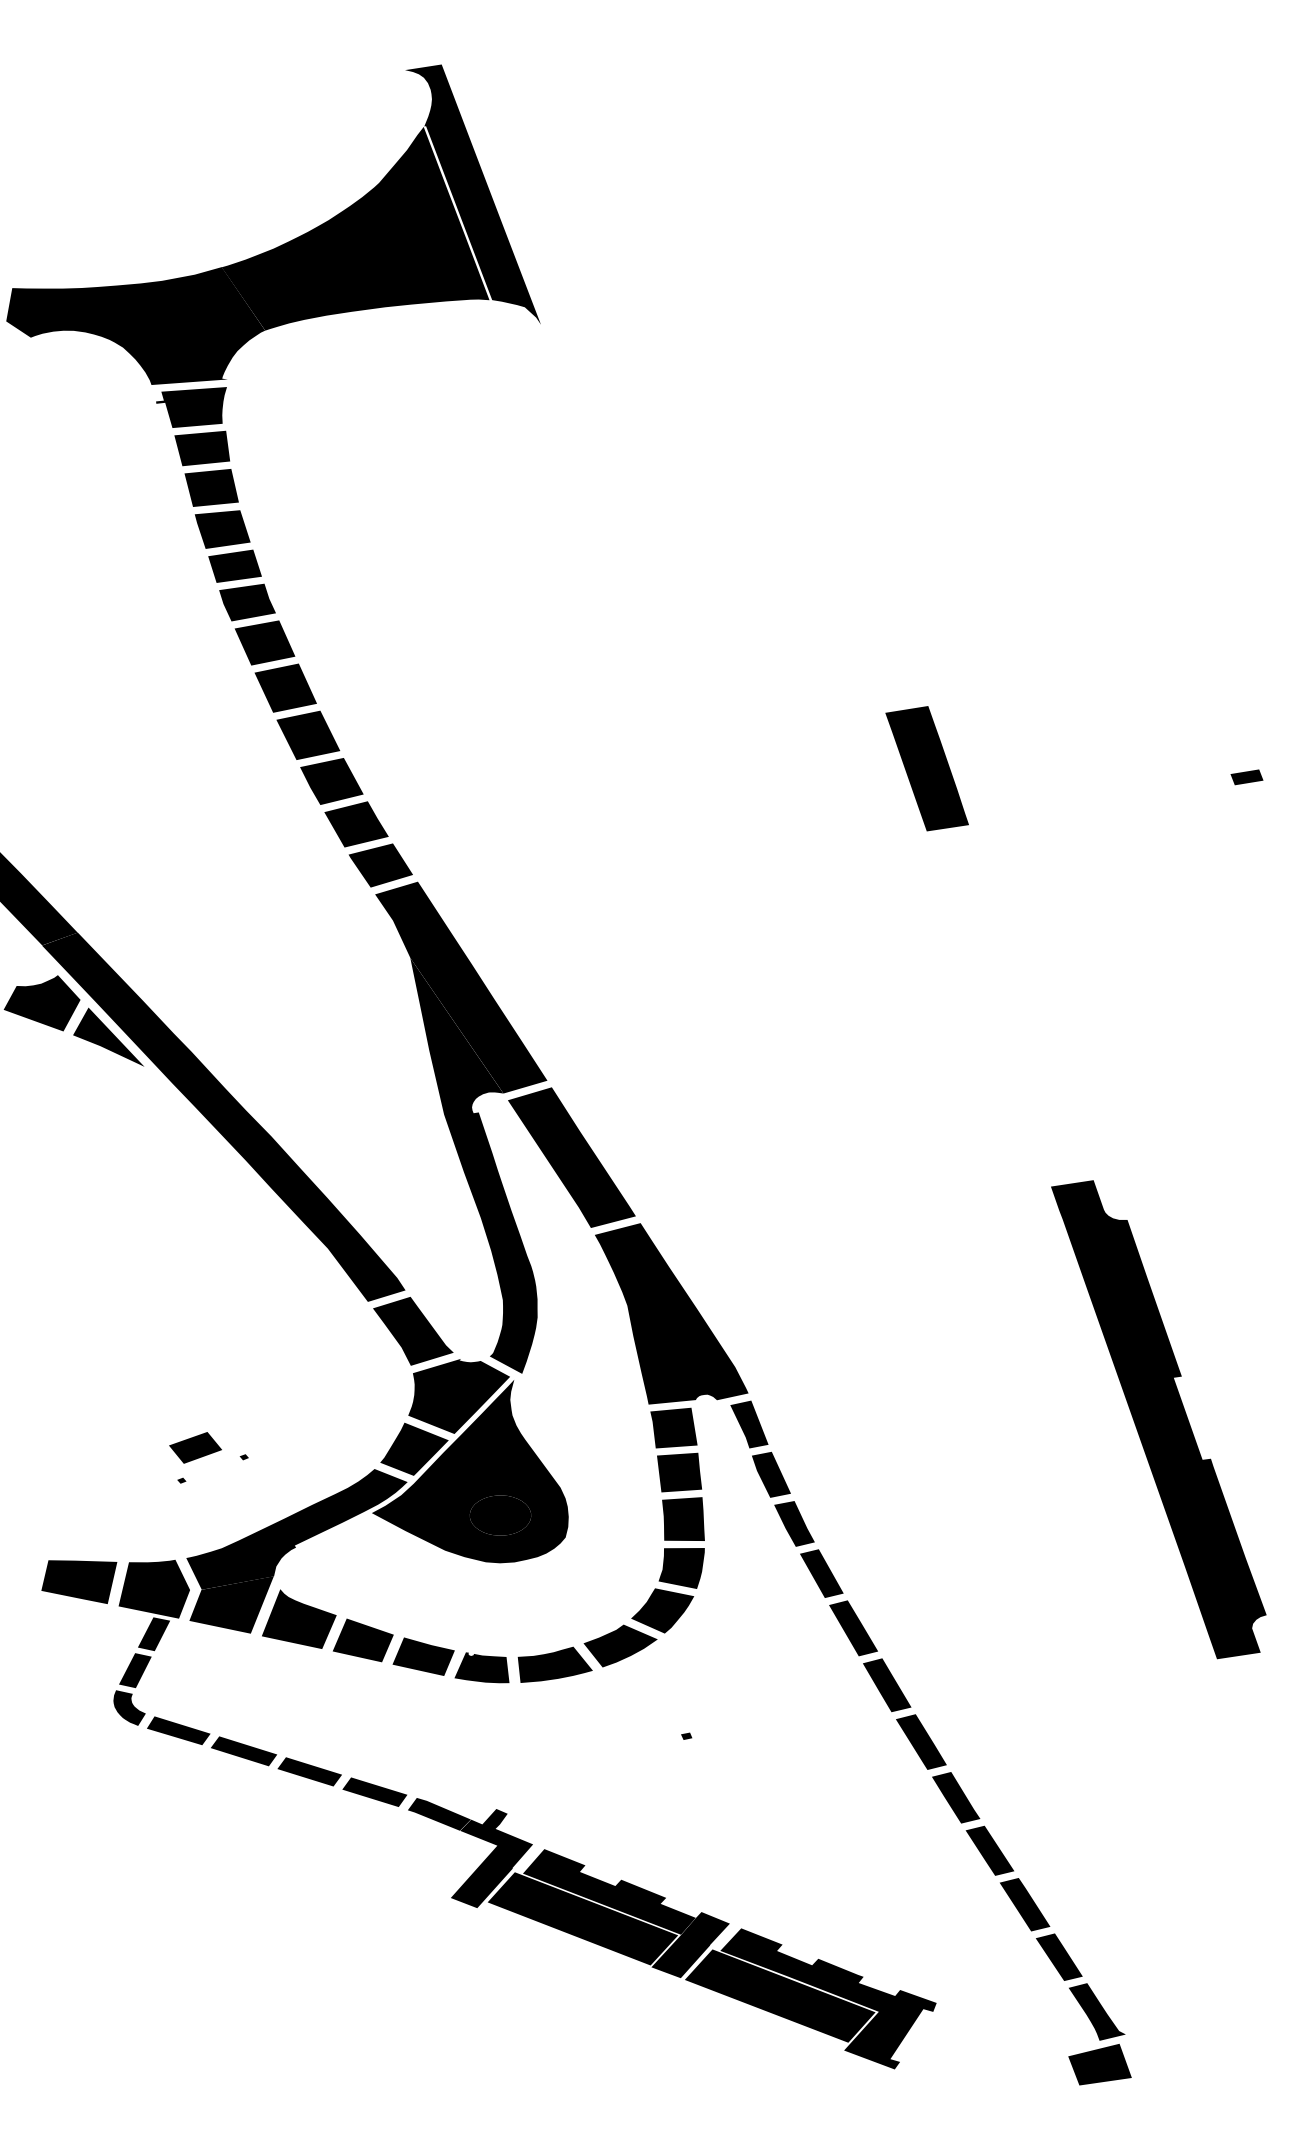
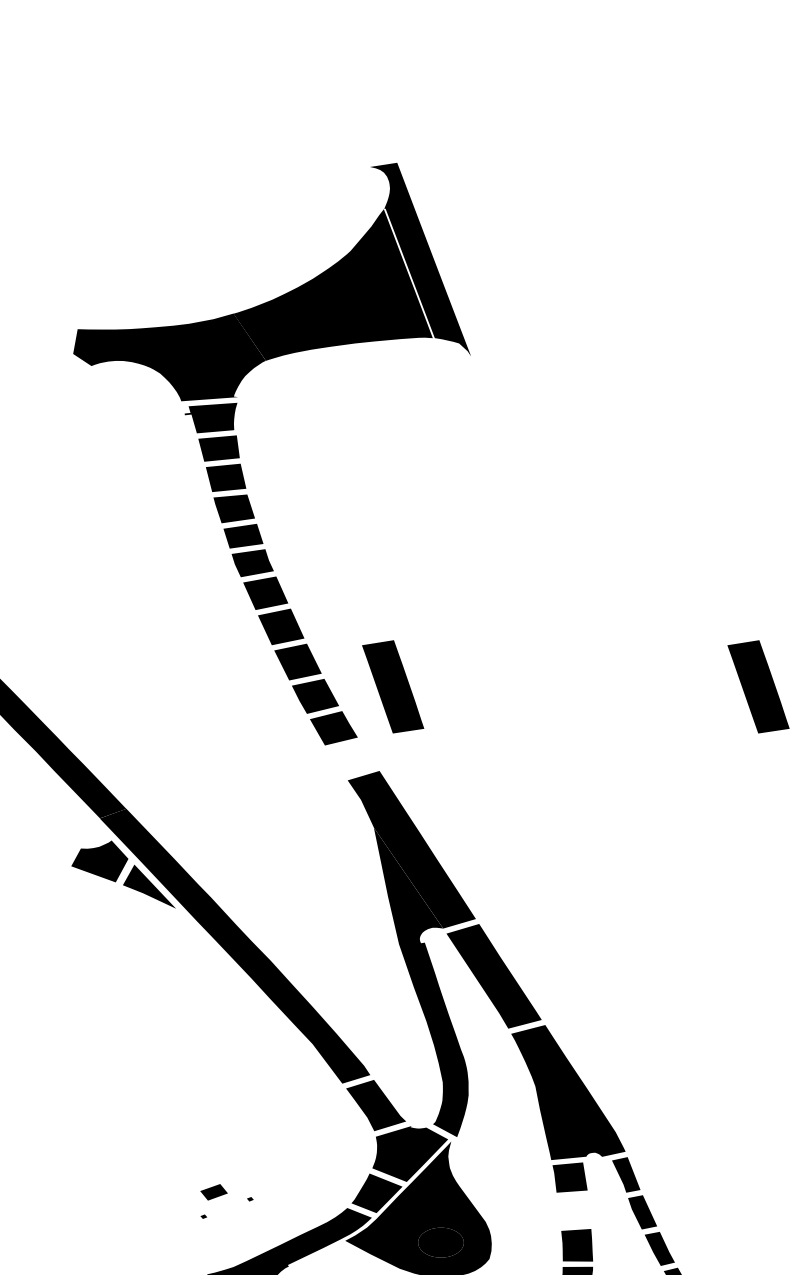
part: (435, 768) -> (392, 686), added
fill: (380, 865) -> (351, 758), removed
part: (195, 1447) -> (214, 1192), size x0.7
fill: (679, 1472) -> (574, 1210), removed

